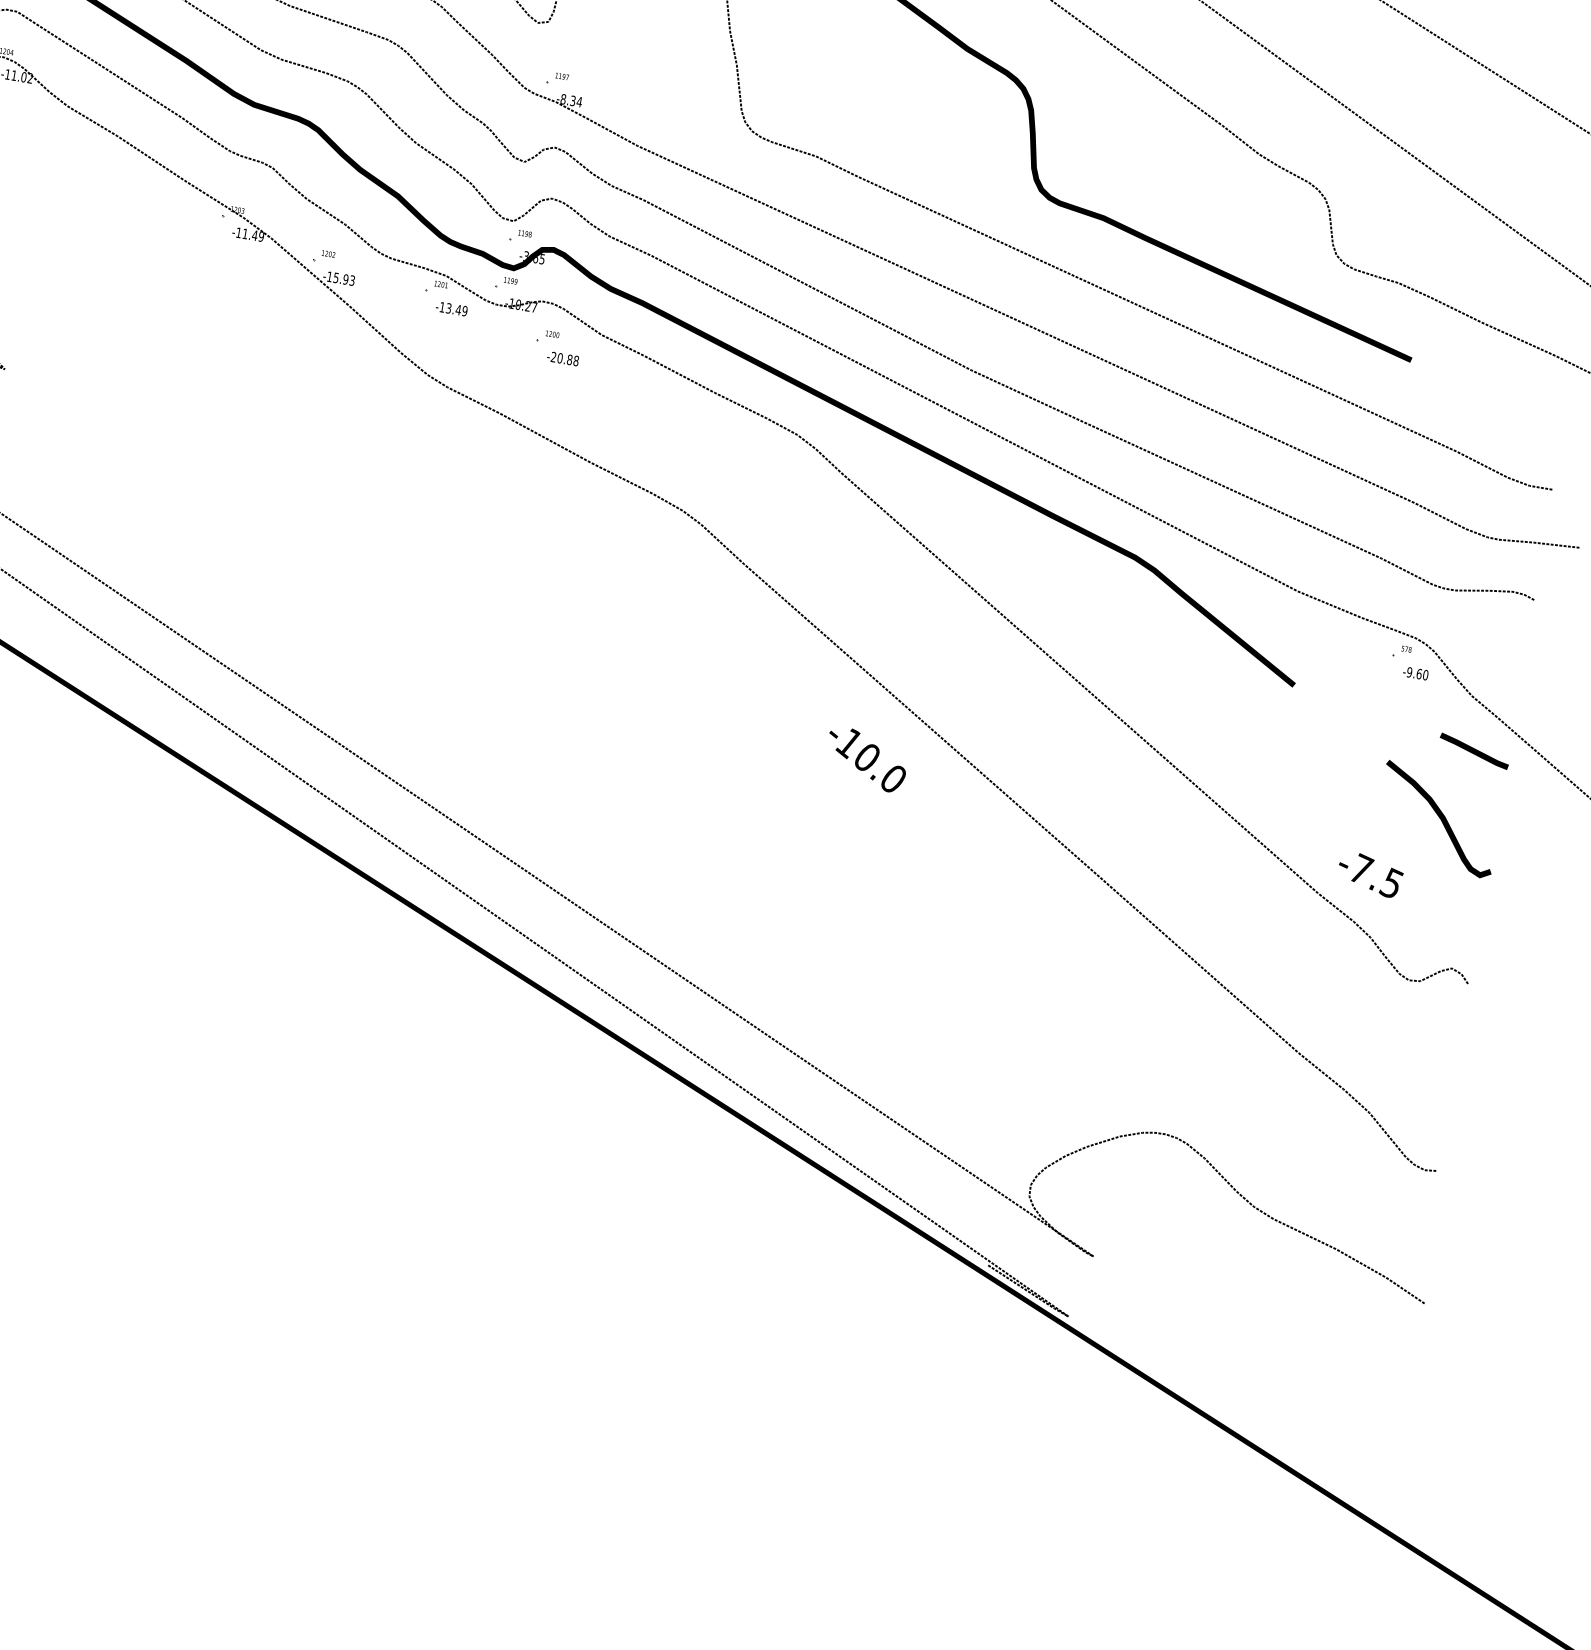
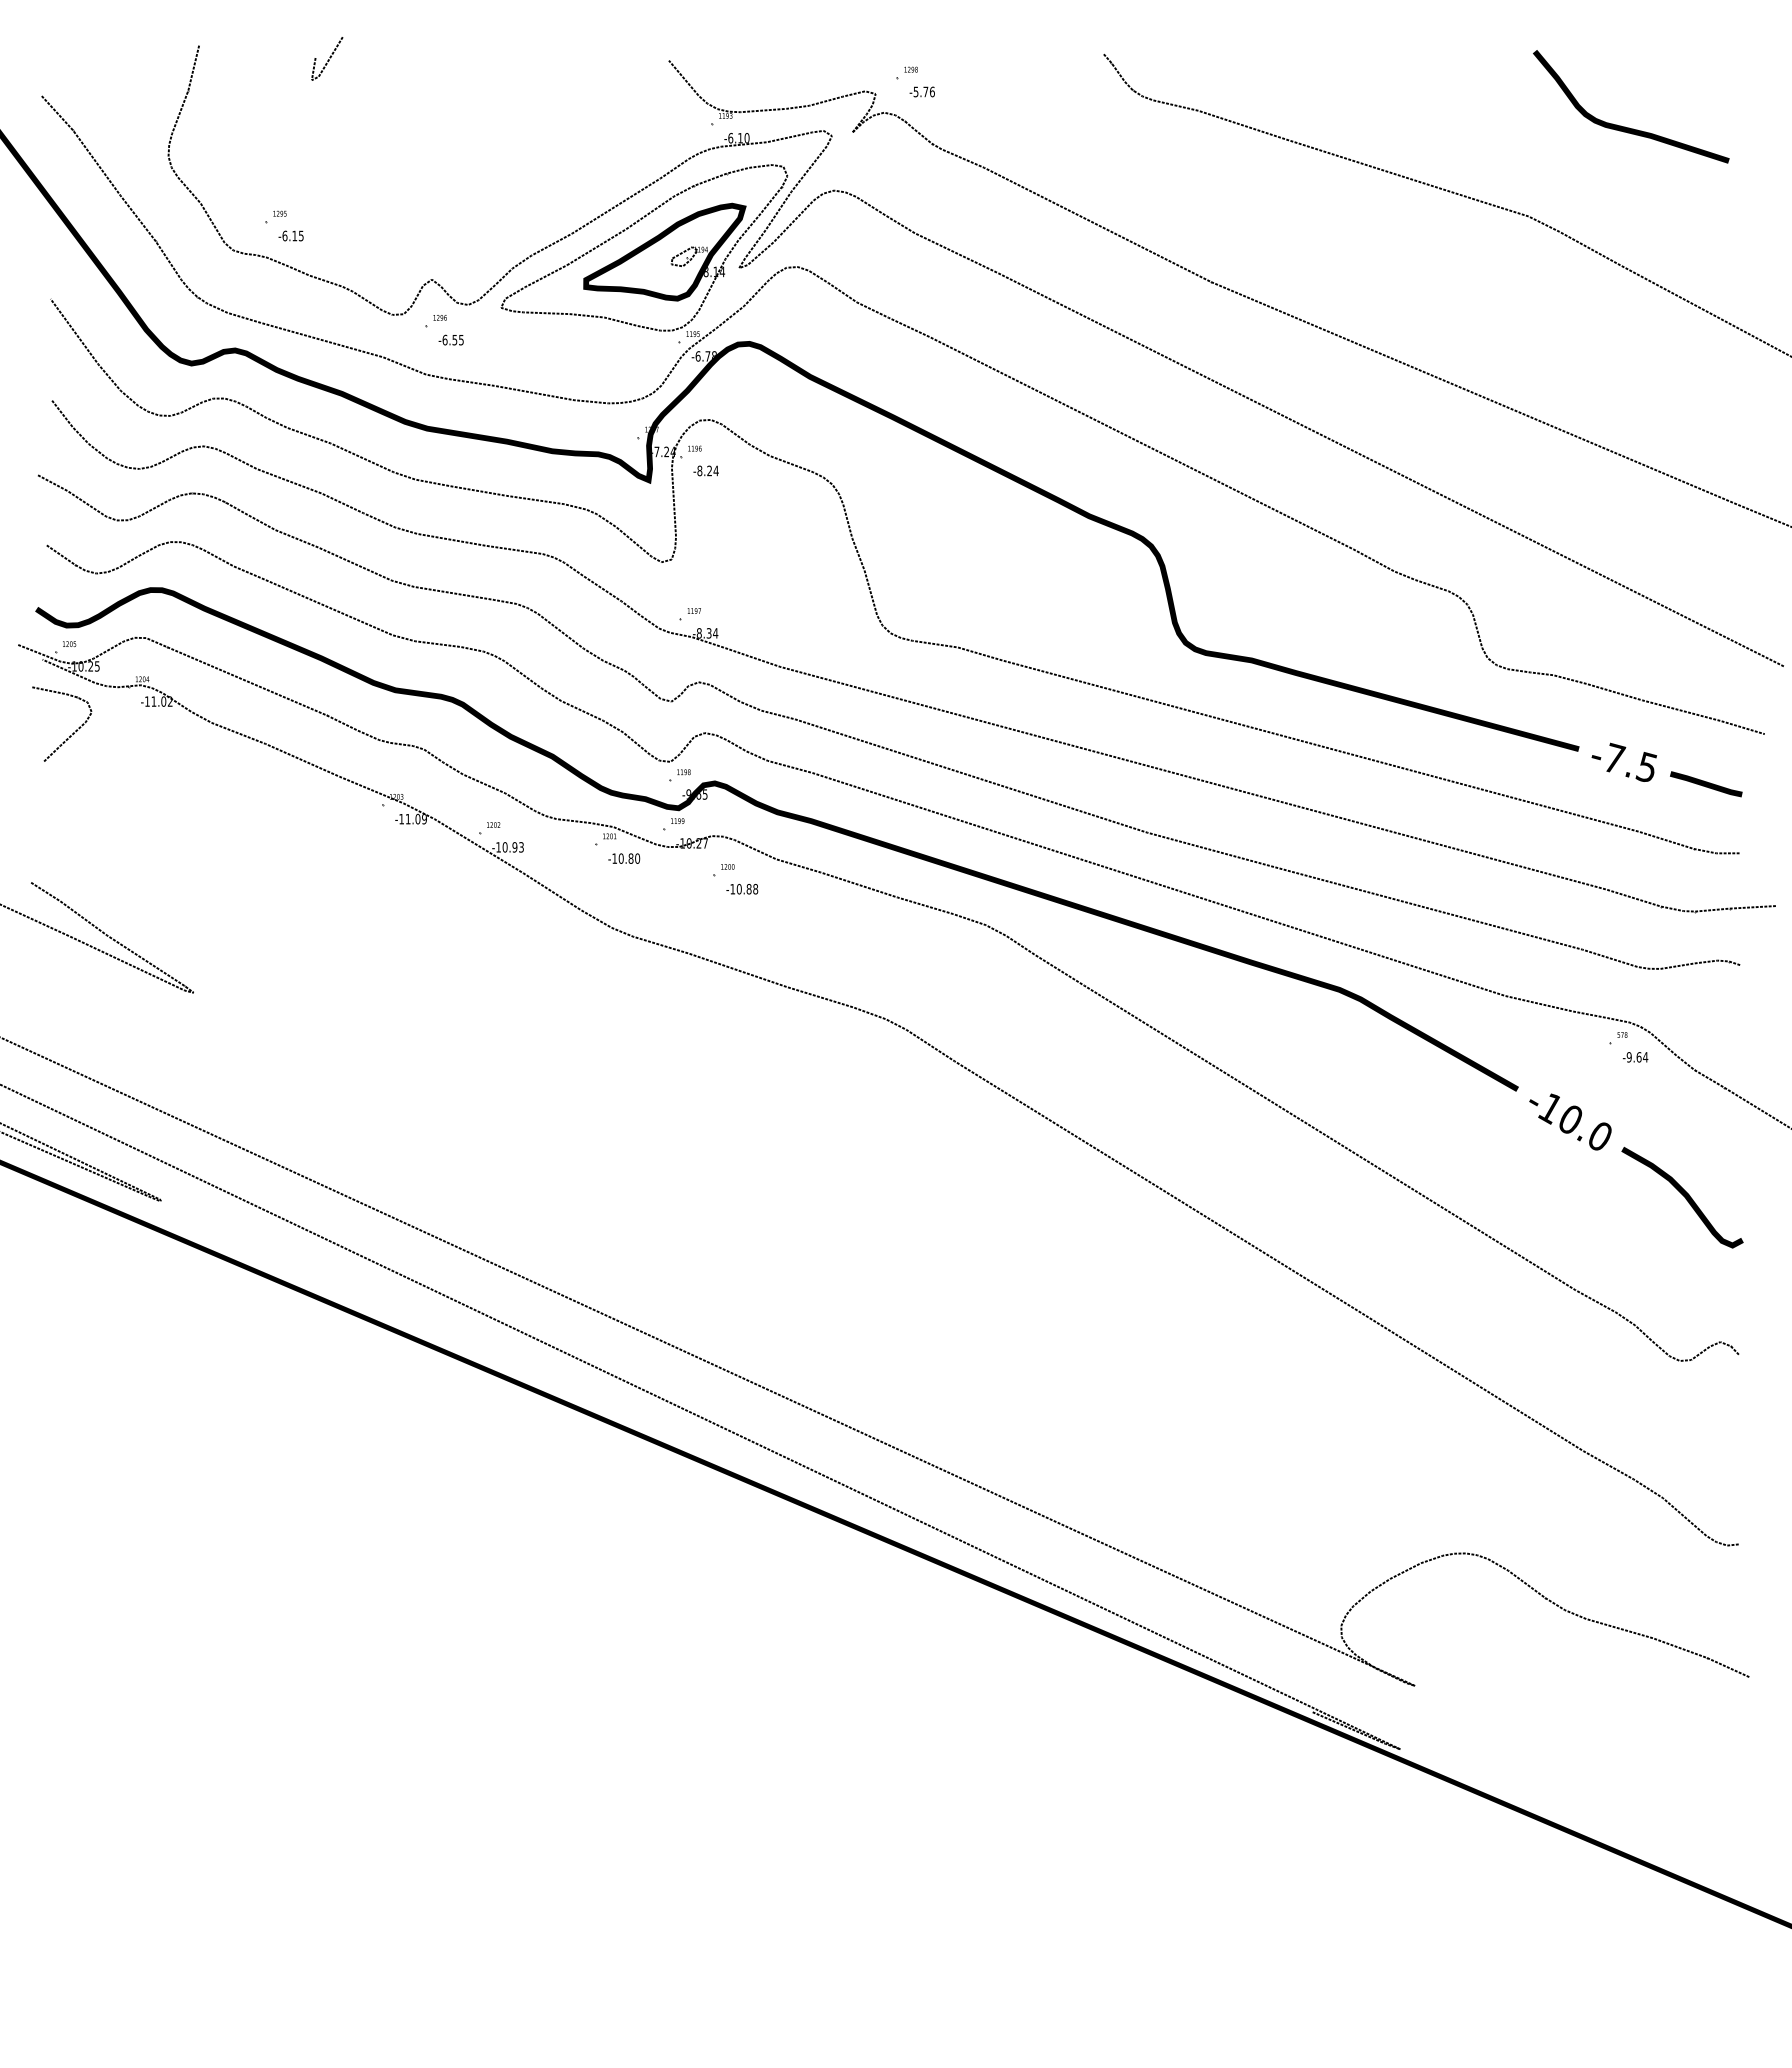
text: (254, 234) -> (417, 818), -11.49 -> -11.09
text: (525, 256) -> (688, 794), -3.65 -> -9.65
text: (335, 277) -> (504, 847), -15.93 -> -10.93
text: (455, 309) -> (628, 858), -13.49 -> -10.80
text: (553, 356) -> (732, 888), -20.88 -> -10.88
text: (1425, 675) -> (1645, 1057), -9.60 -> -9.64
line: (1474, 751) -> (1706, 784), moved
text: (866, 759) -> (1570, 1121), moved
text: (1370, 873) -> (1624, 761), moved

